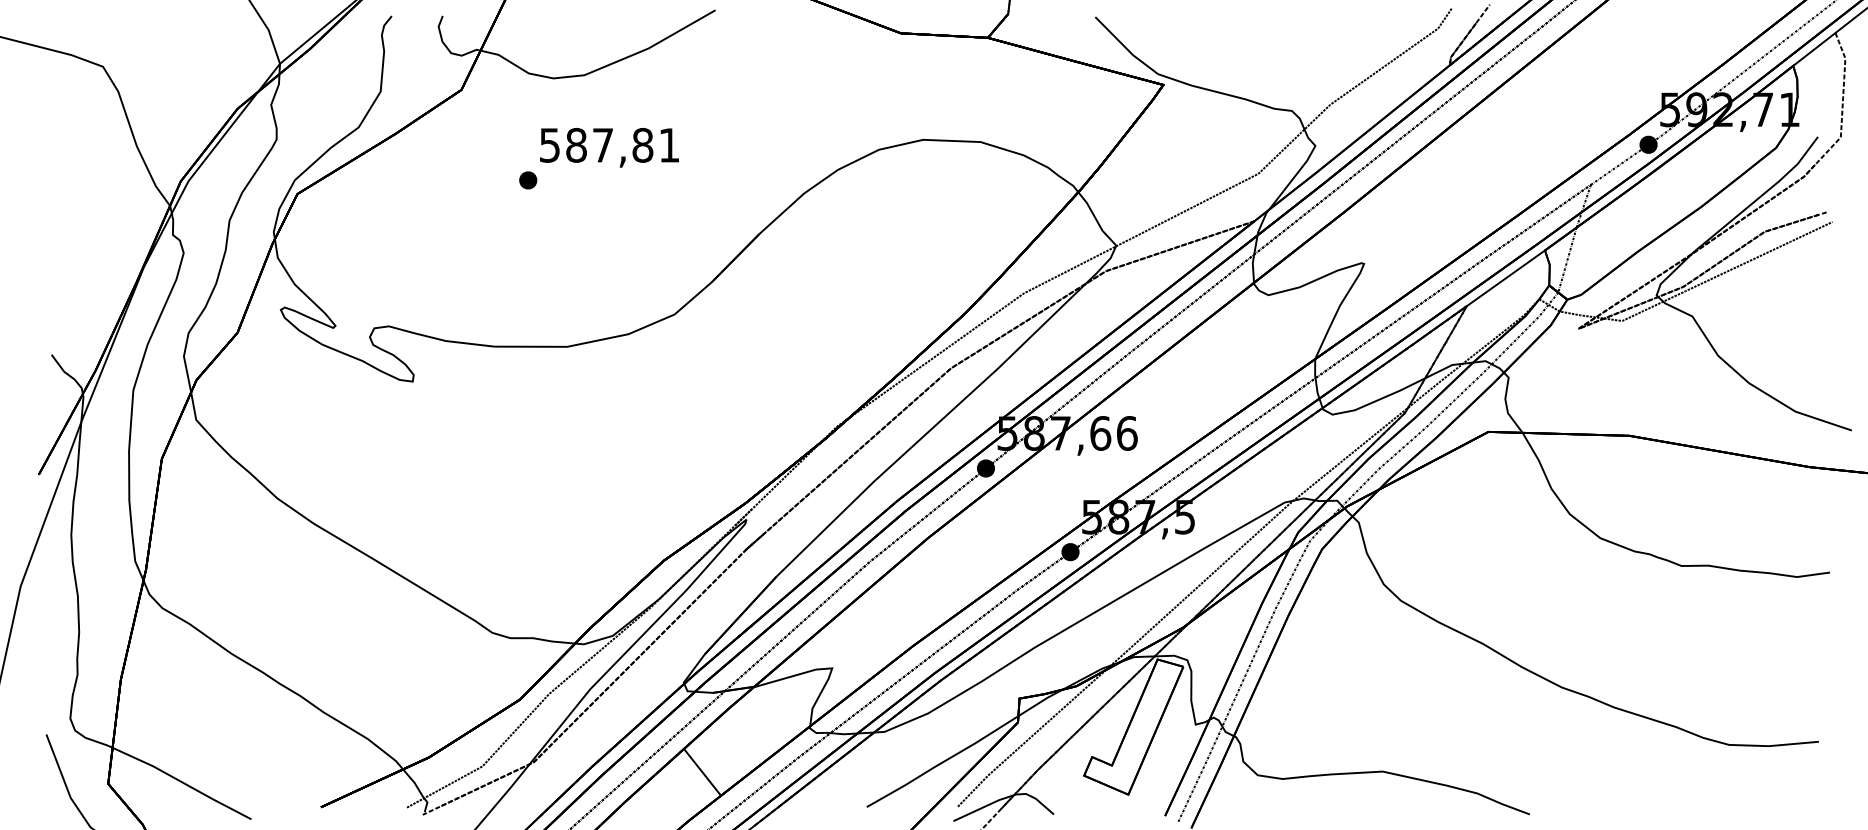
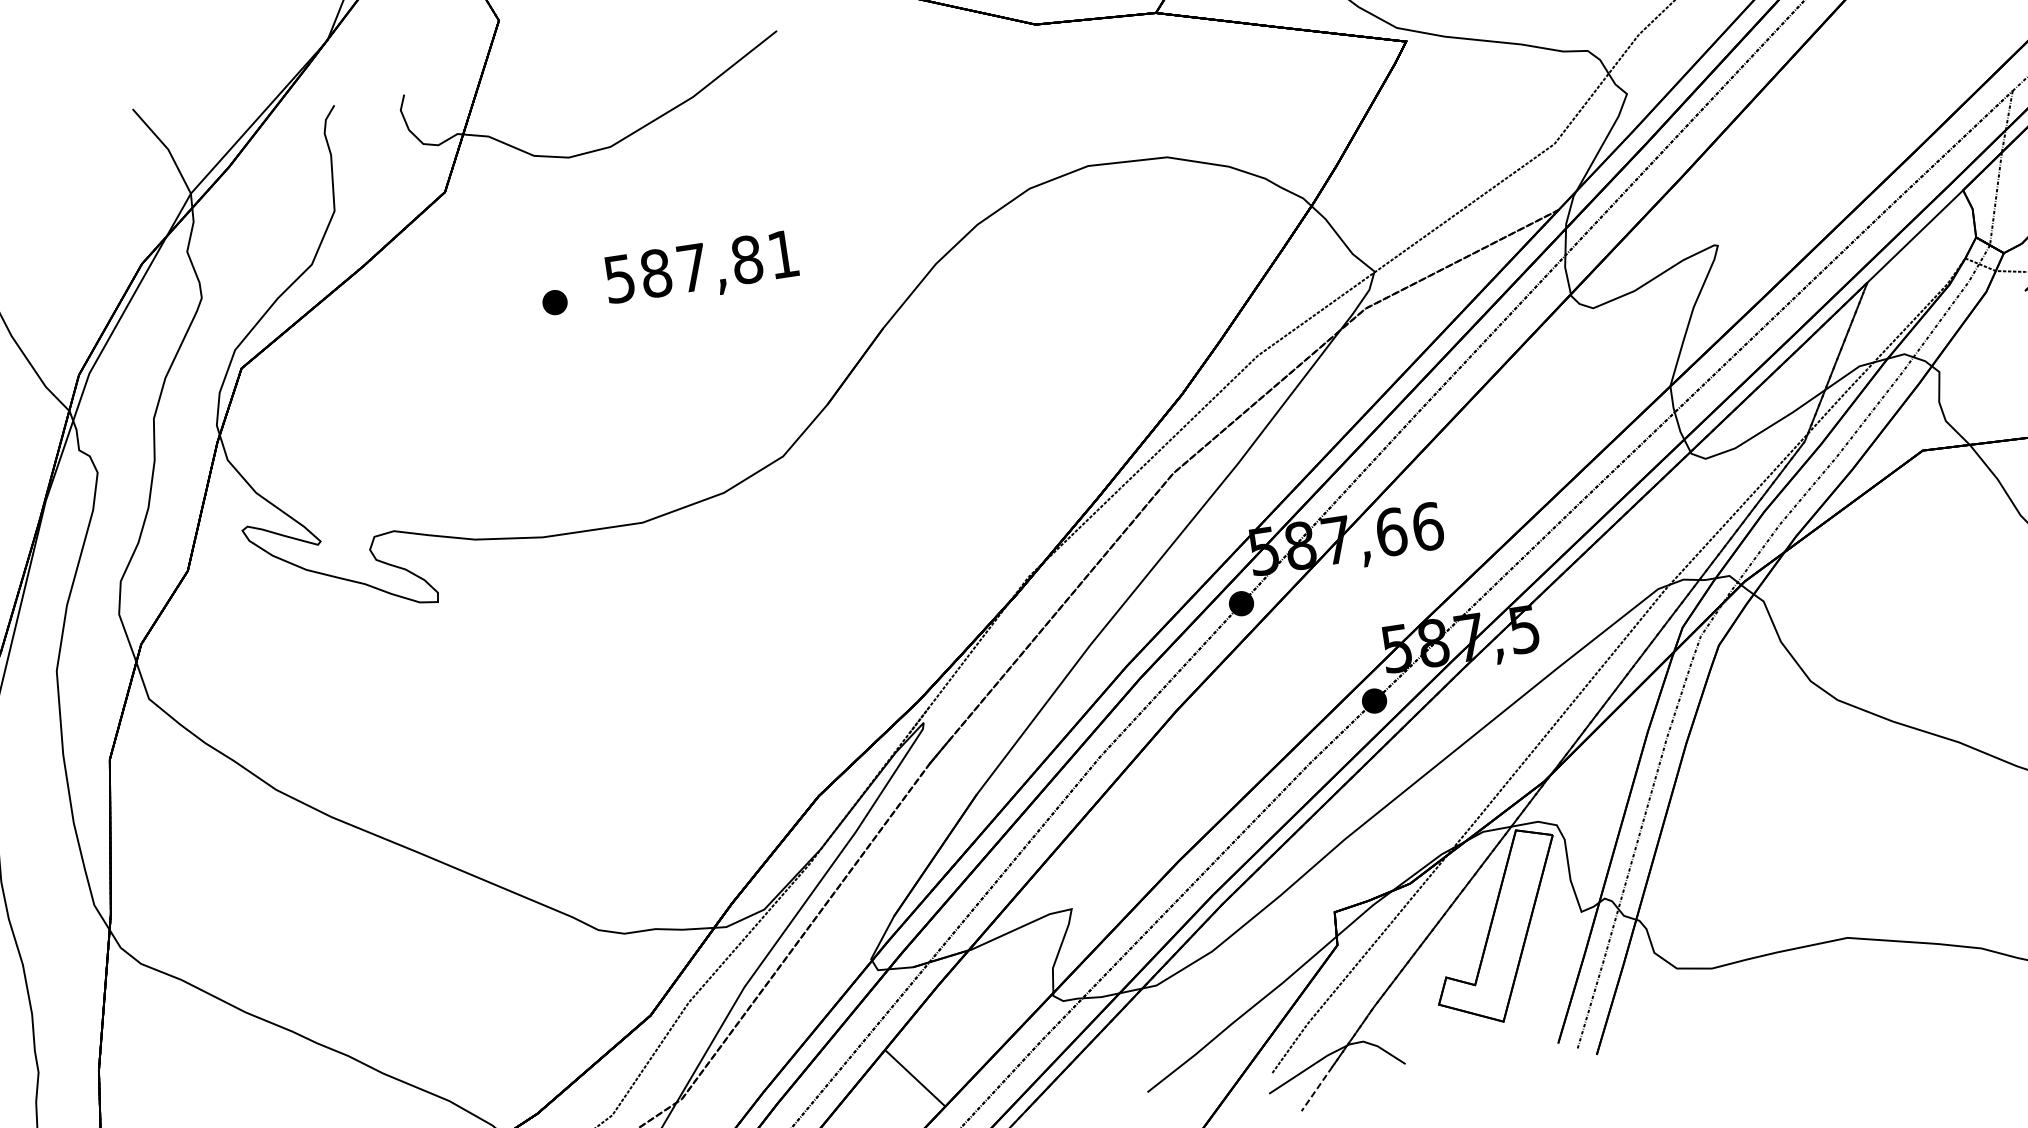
text: (609, 147) -> (701, 269), moved

